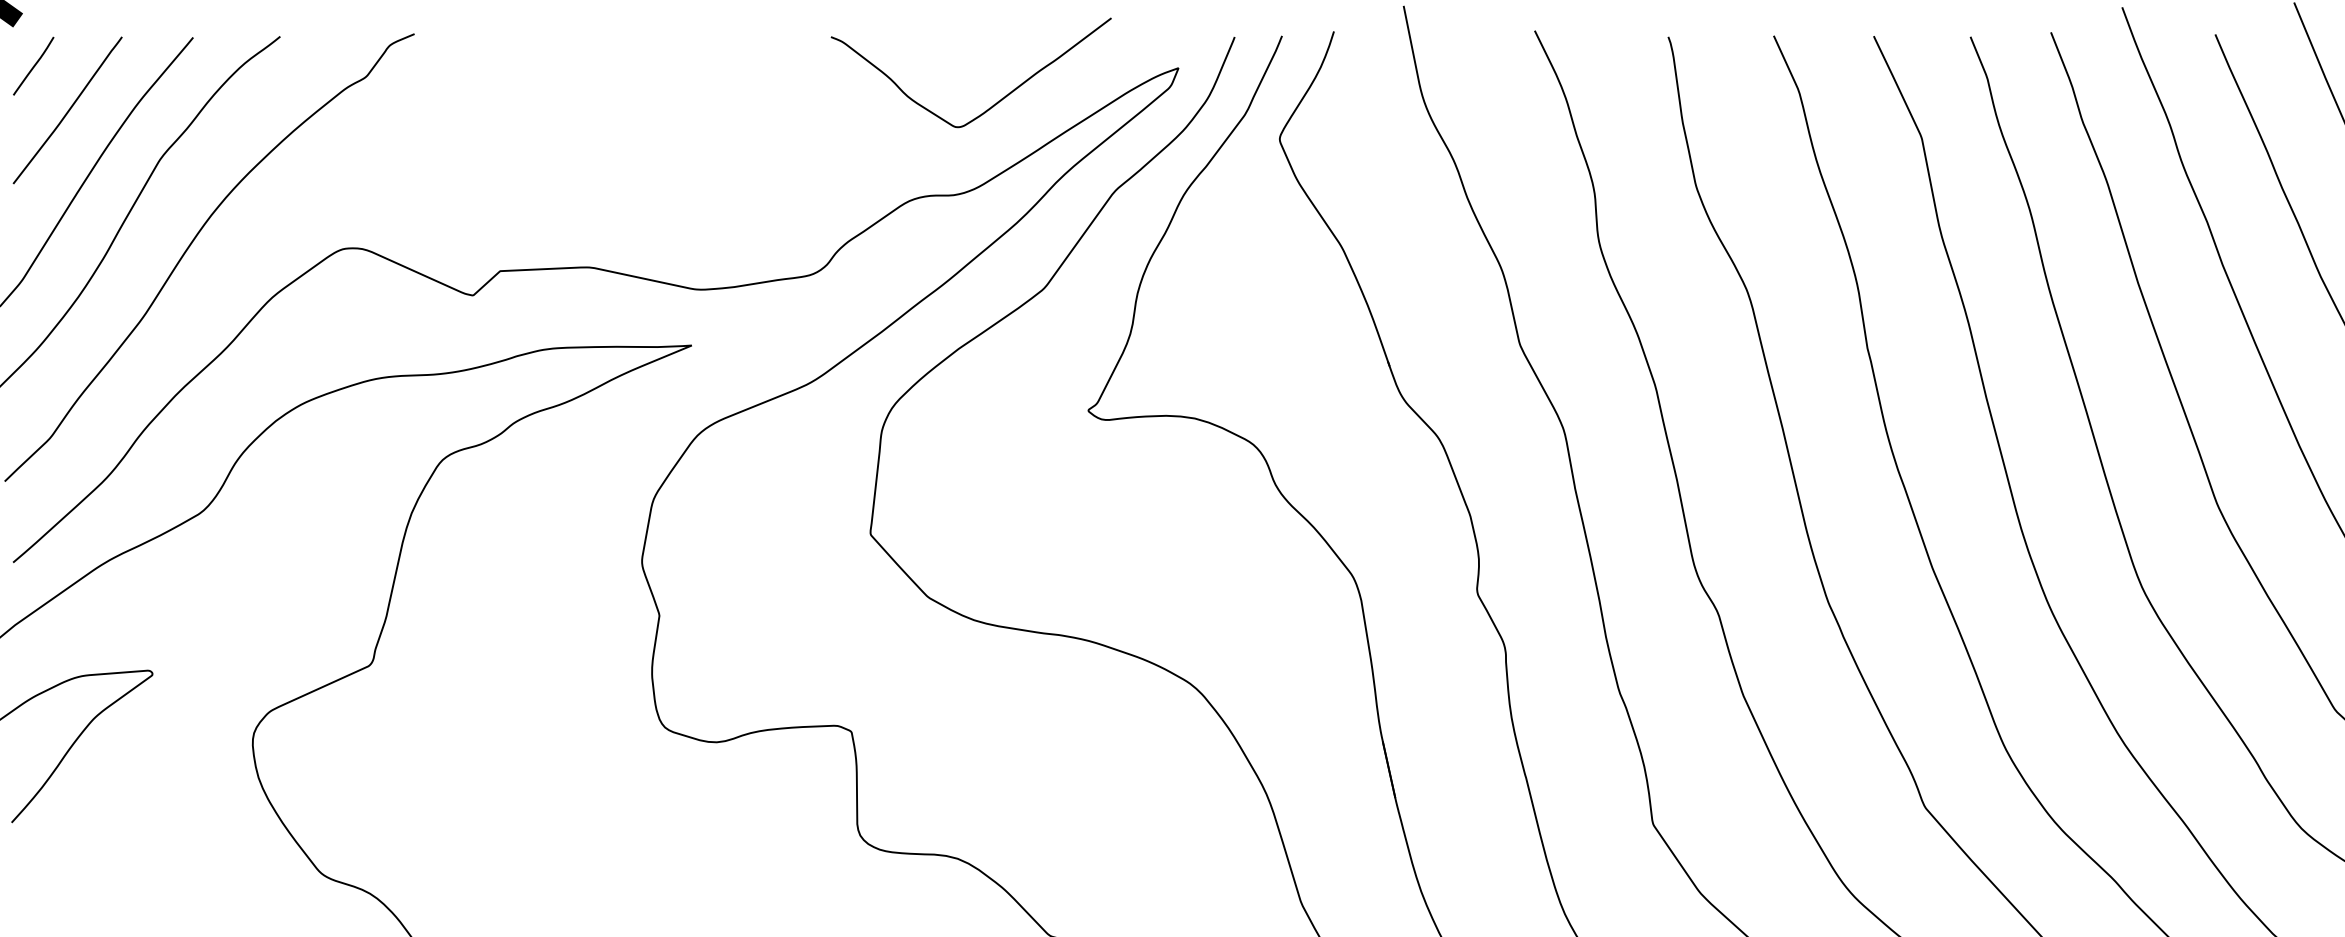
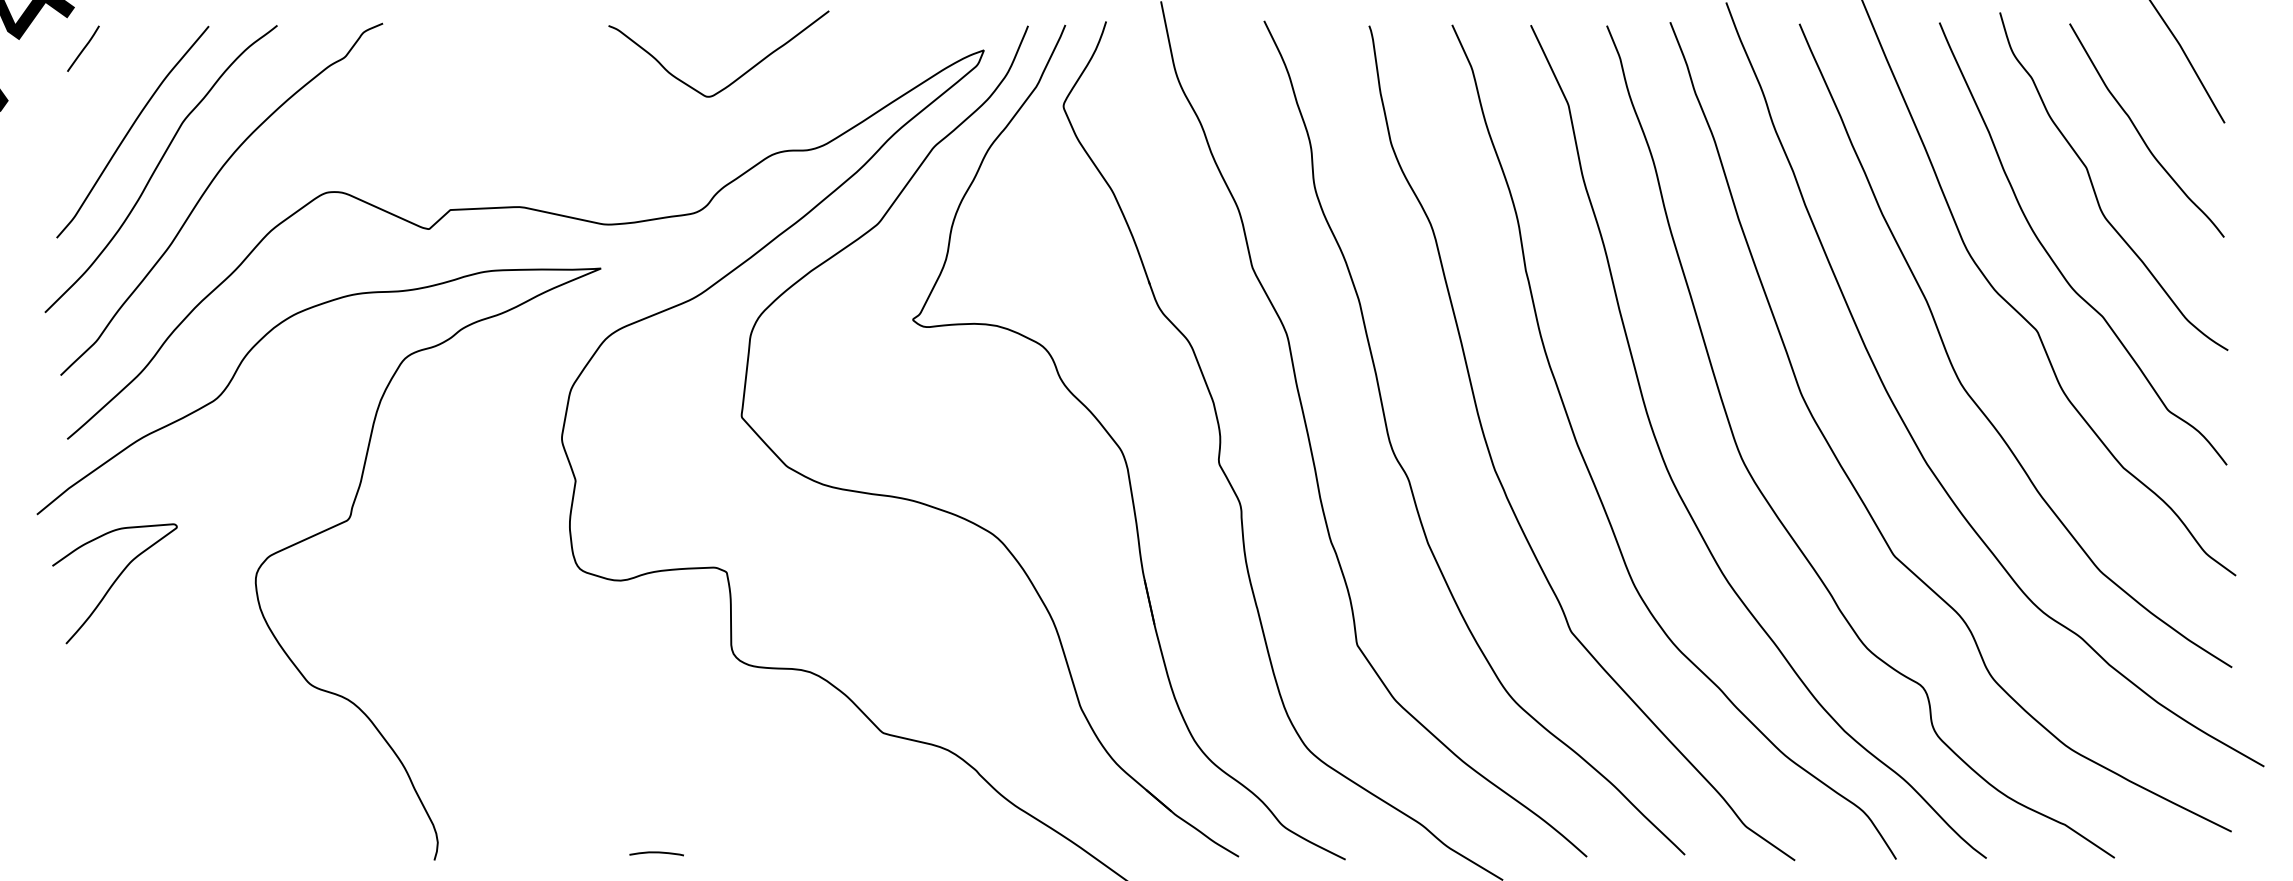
curve: (993, 103) -> (736, 78), moved
curve: (68, 110) -> (110, 83), removed

